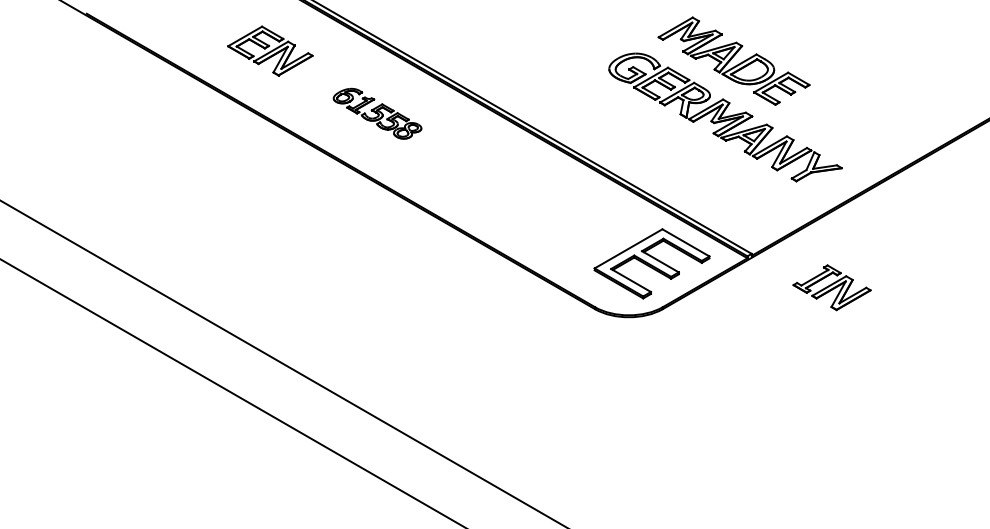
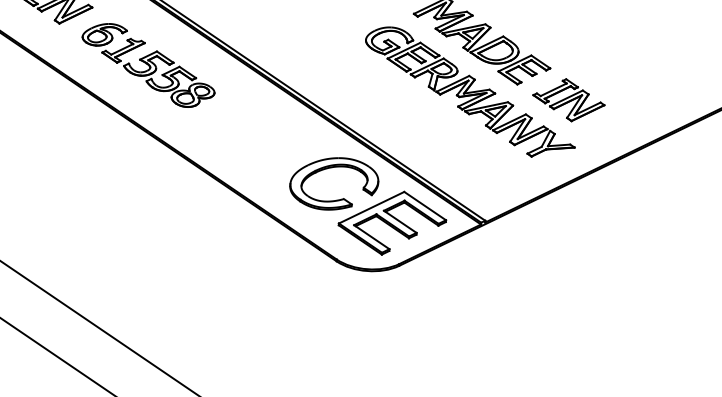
part: (377, 113) -> (148, 65), size x1.67
part: (591, 242) -> (337, 199), added
part: (831, 287) -> (568, 99), moved

